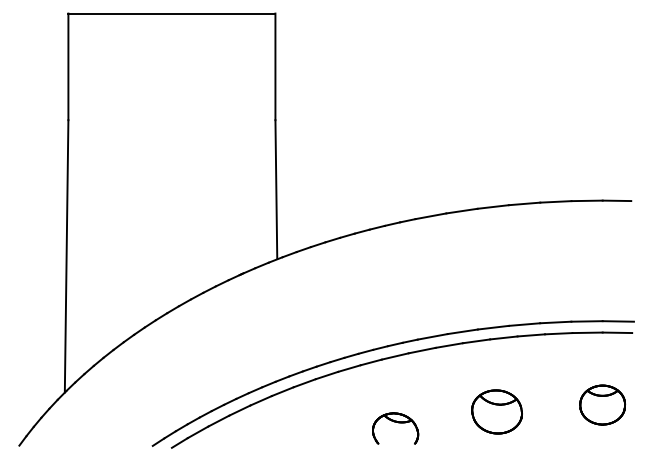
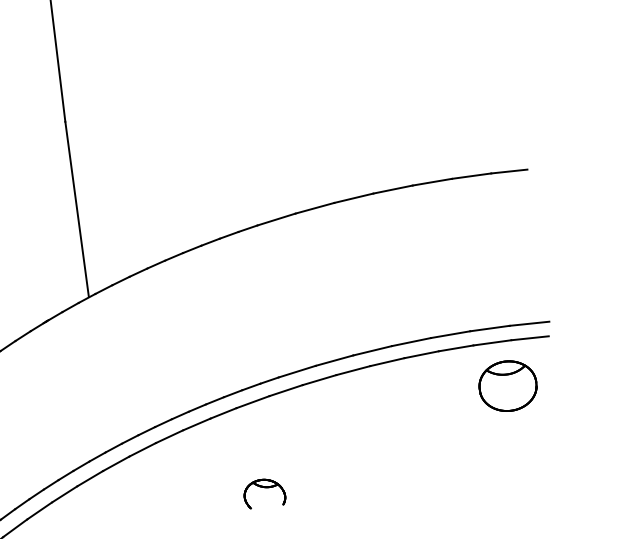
part: (602, 404) -> (507, 385), moved
part: (496, 411) -> (389, 456), removed
part: (395, 428) -> (264, 493), size x0.7

